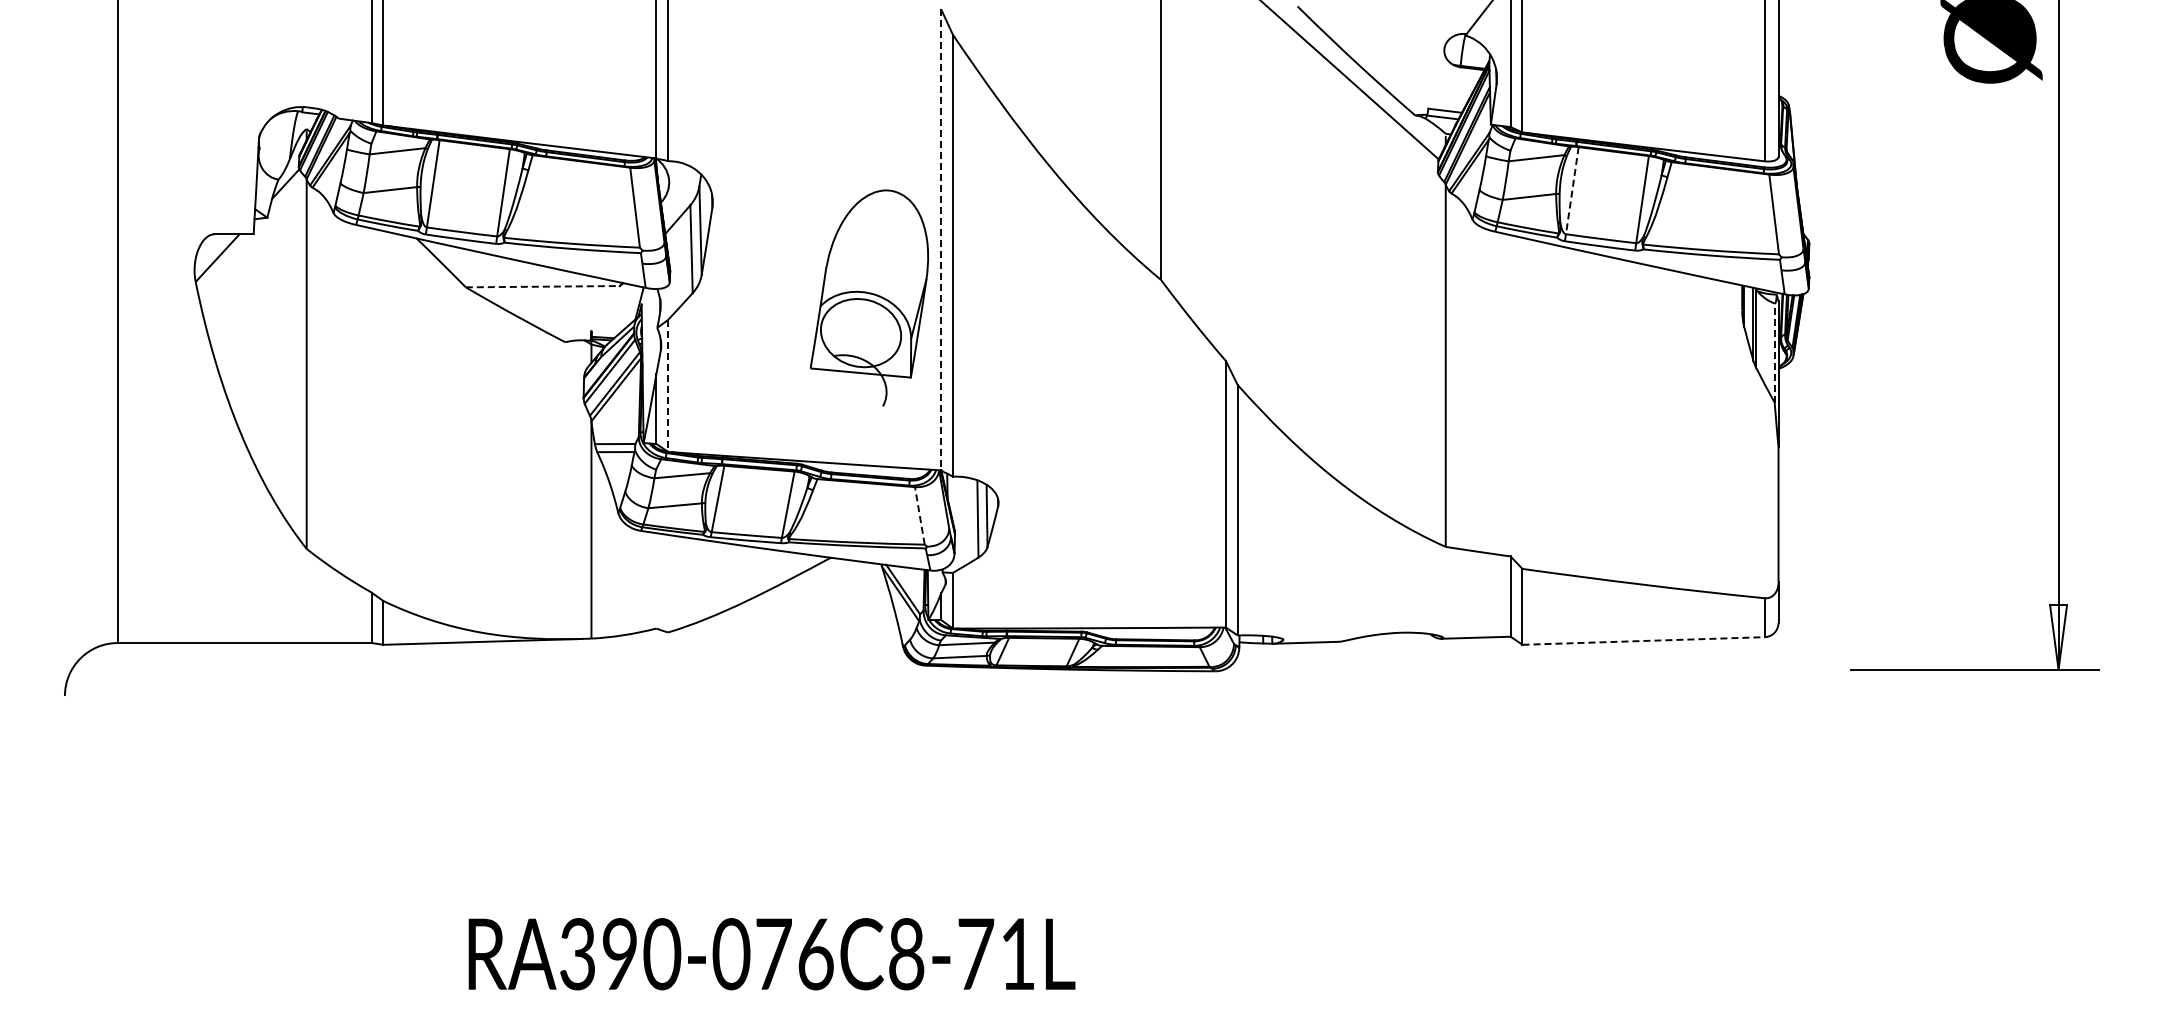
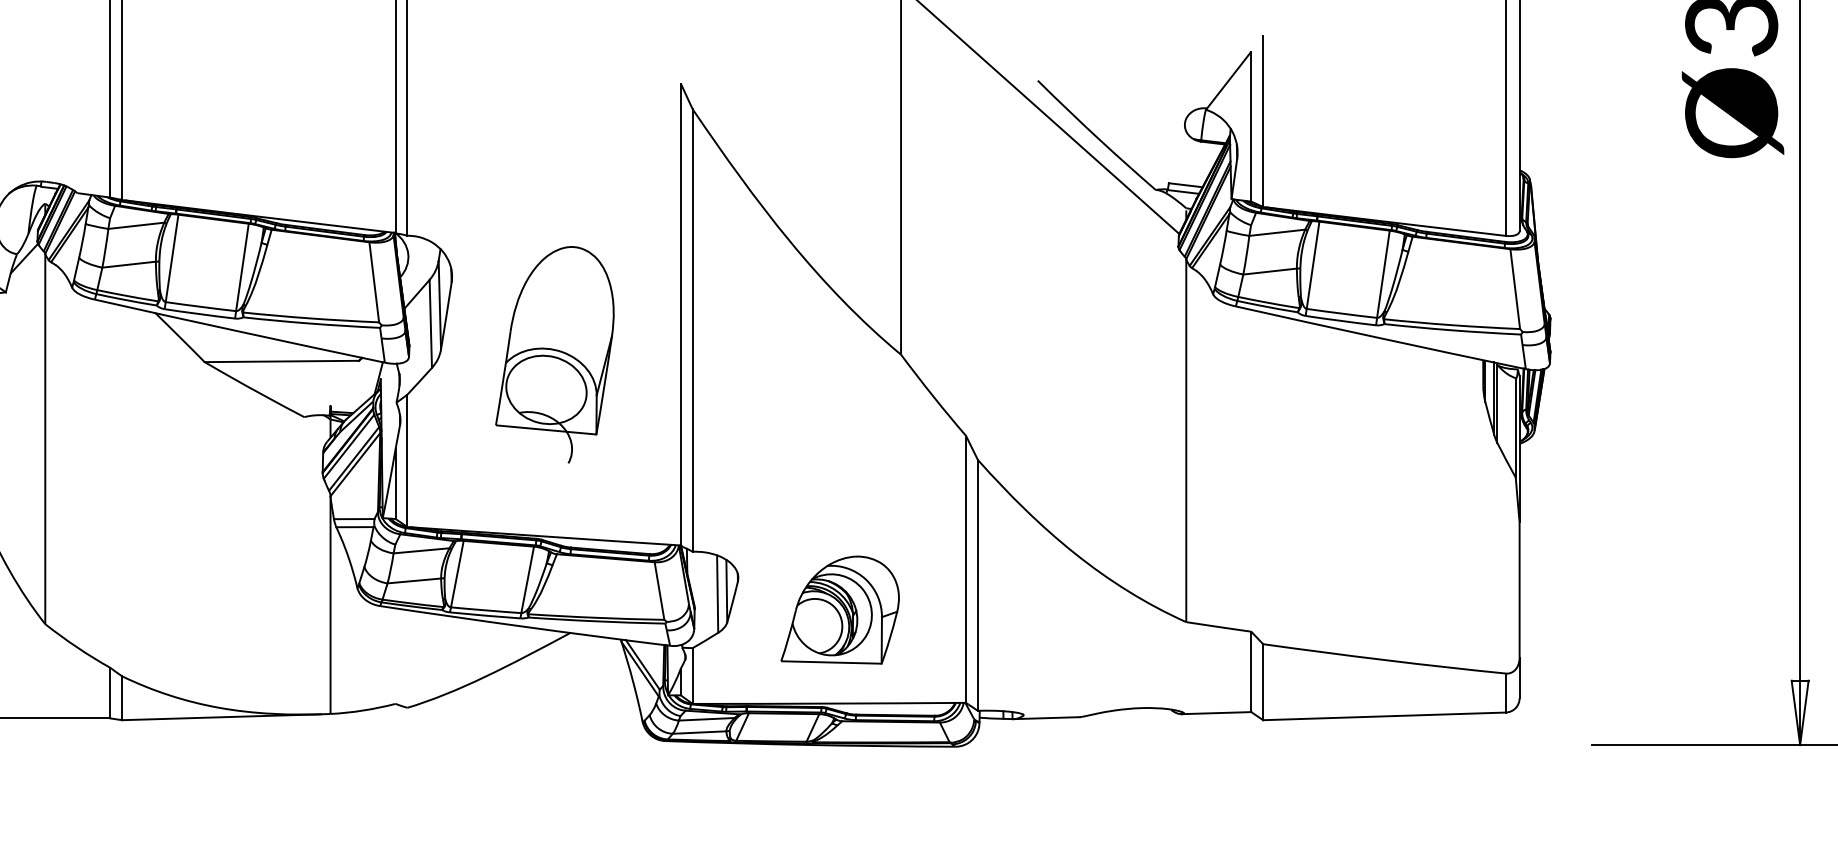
line: (1572, 190) -> (1313, 265), dashed -> solid
line: (941, 239) -> (681, 314), dashed -> solid
line: (543, 286) -> (282, 361), dashed -> solid
part: (869, 297) -> (554, 354), moved
line: (1774, 353) -> (1515, 428), dashed -> solid
line: (668, 386) -> (407, 461), dashed -> solid
line: (919, 515) -> (659, 590), dashed -> solid
part: (1099, 534) -> (839, 609), added
line: (1644, 640) -> (1385, 715), dashed -> solid

